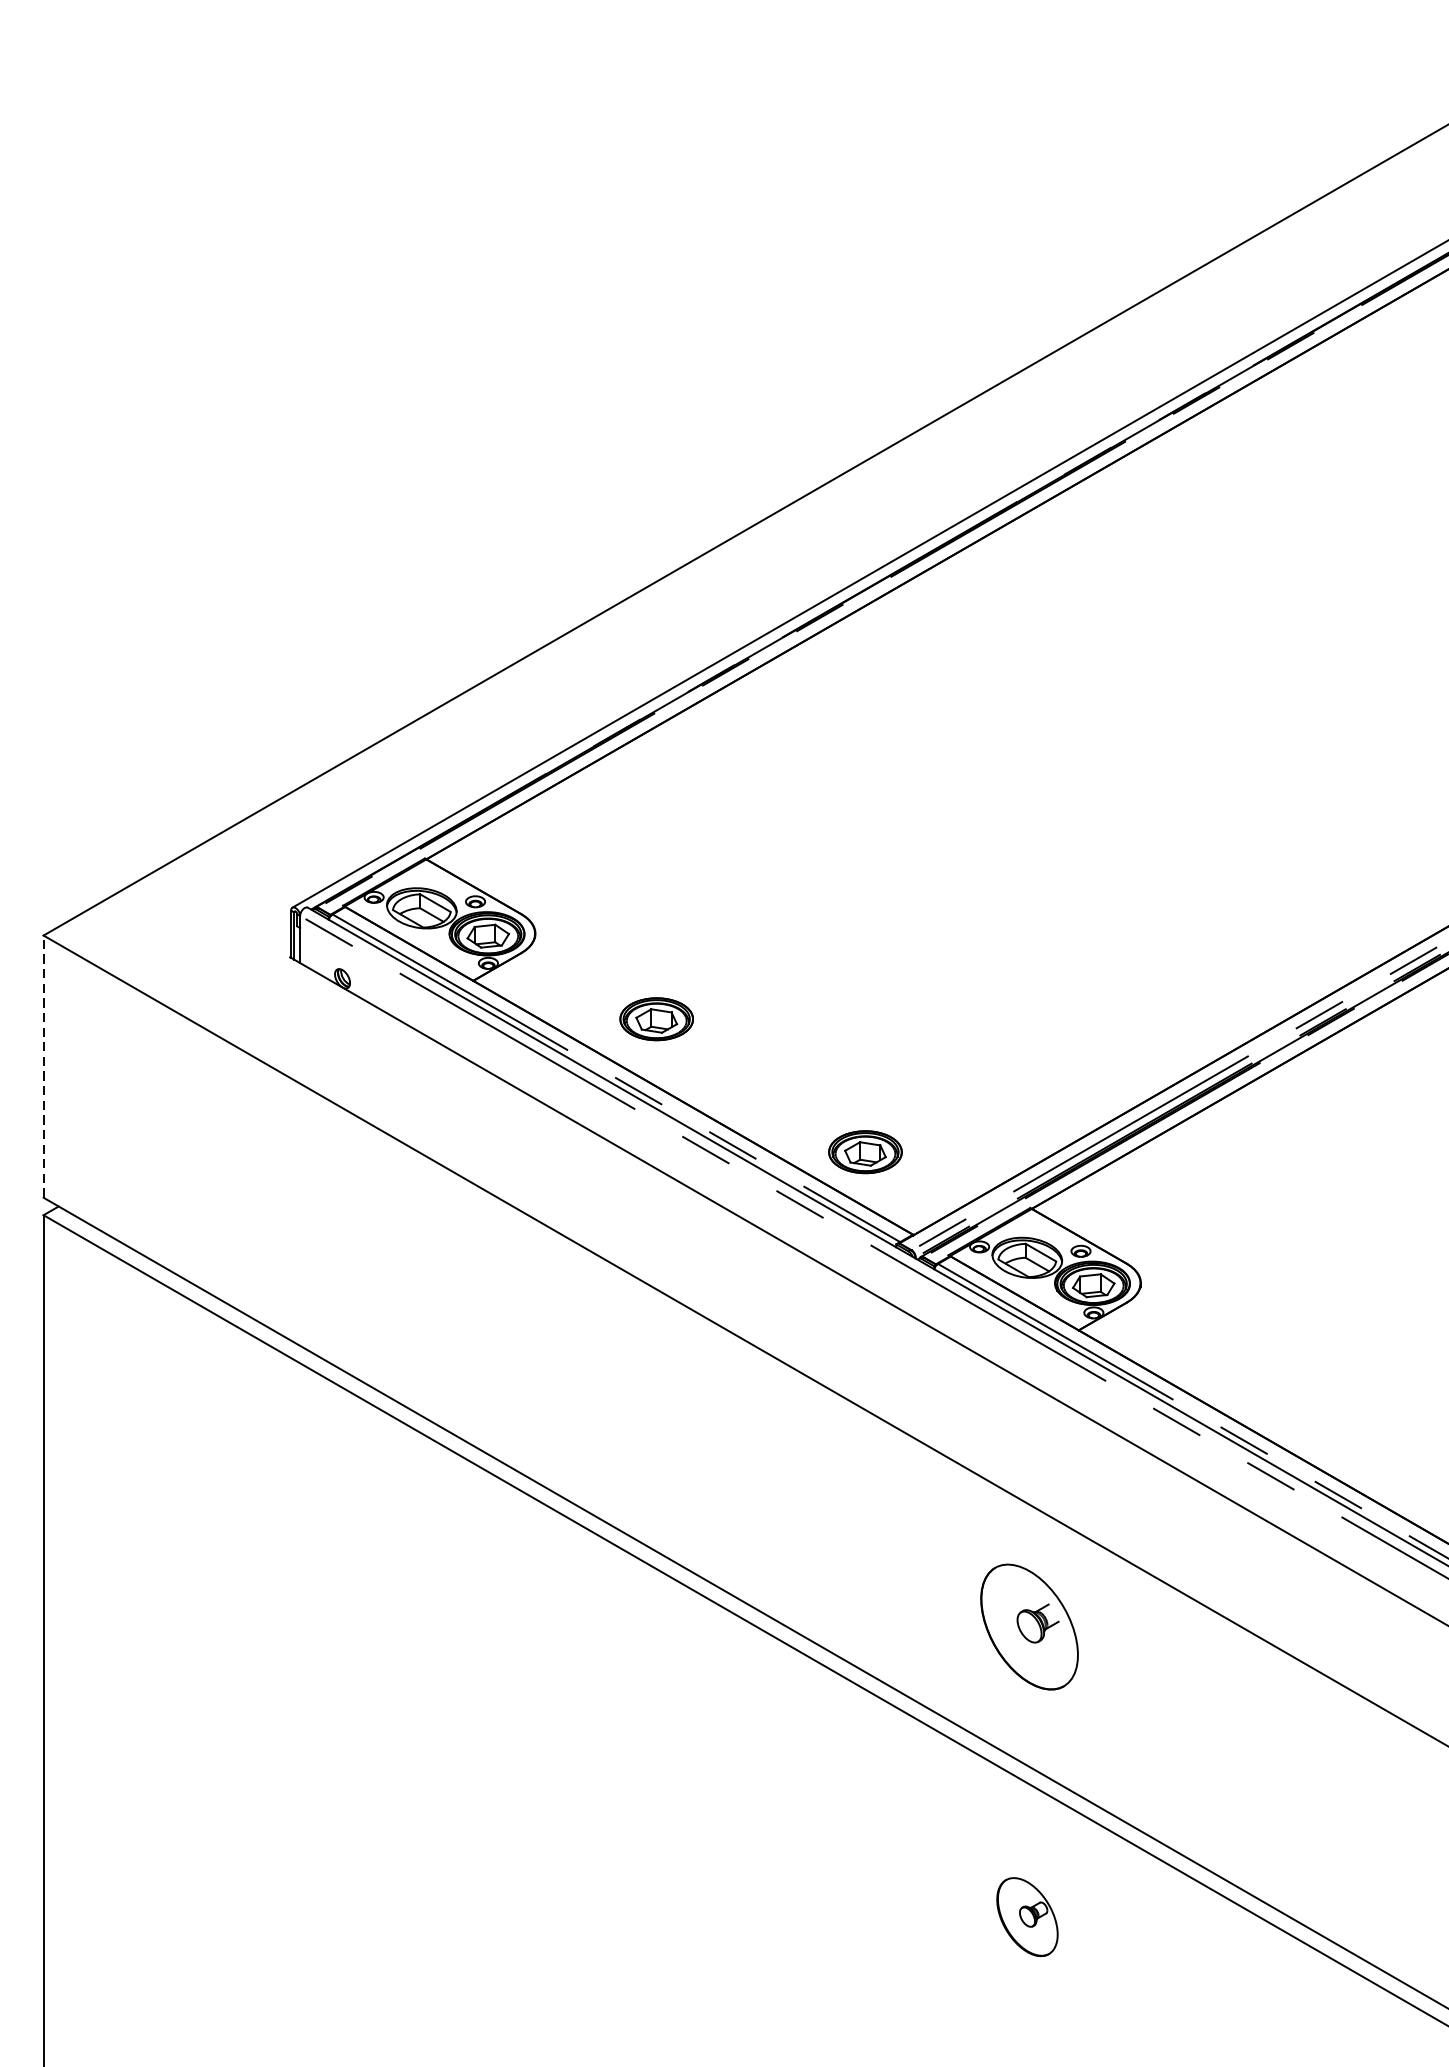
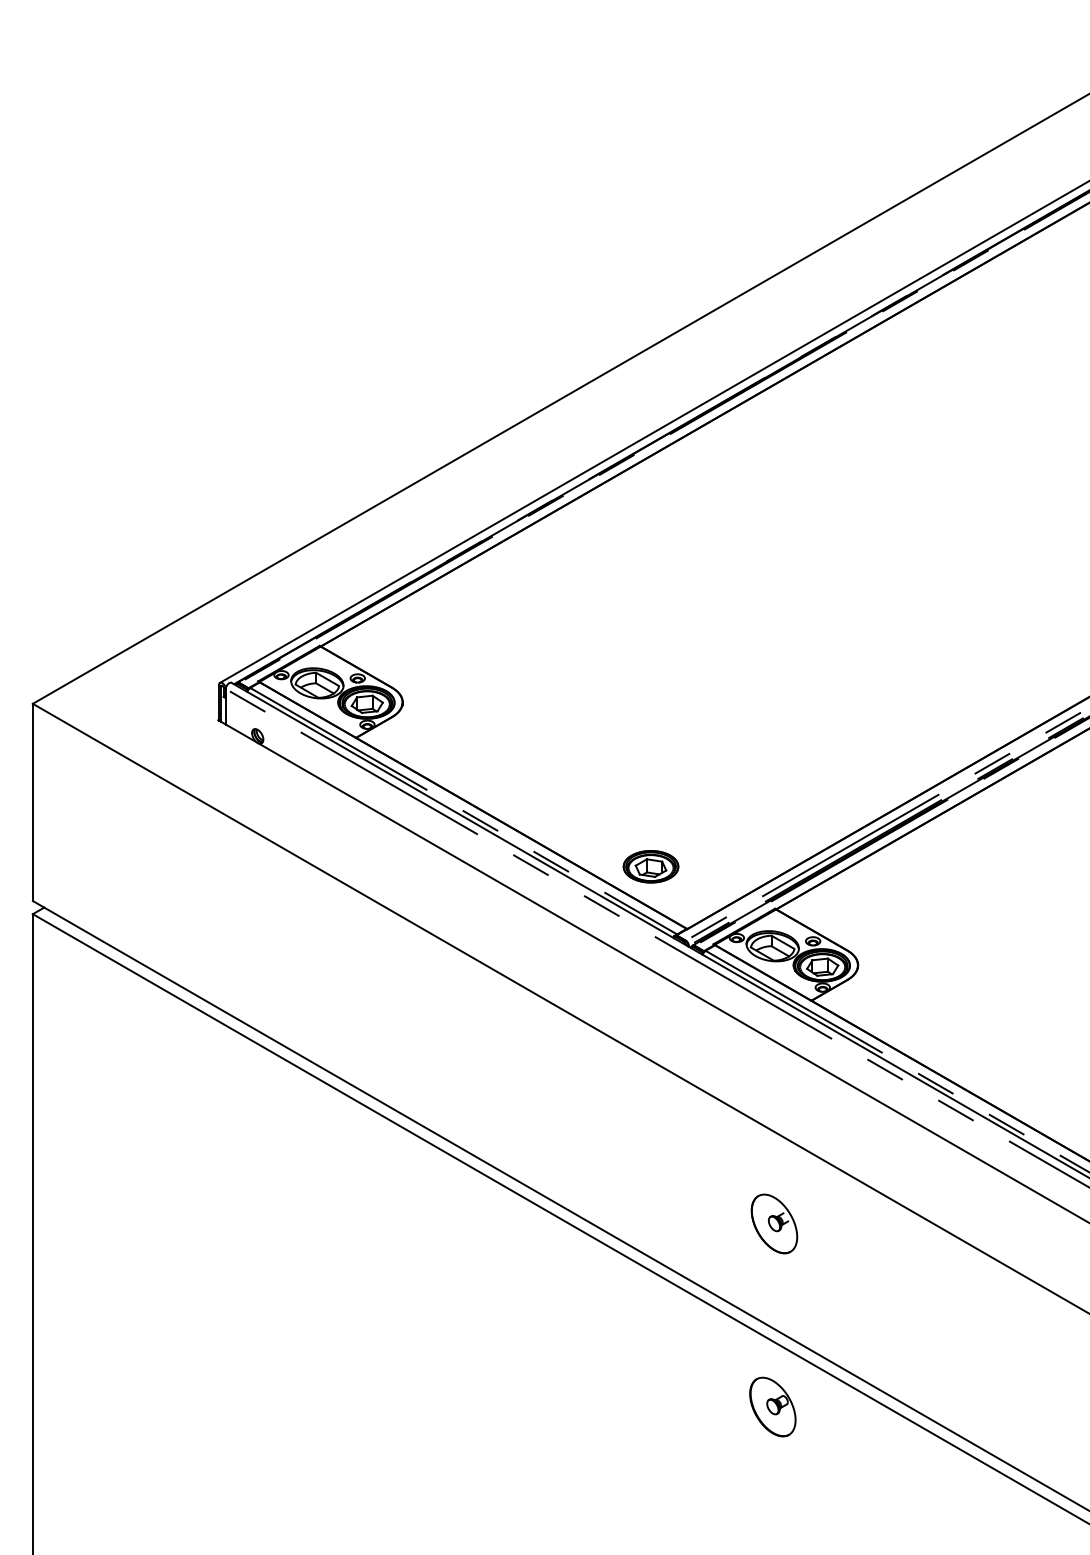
part: (656, 1018) -> (493, 766), removed
line: (43, 1066) -> (32, 802), dashed -> solid
part: (1029, 1626) -> (774, 1223), size x0.62
part: (1026, 1916) -> (772, 1406), moved

